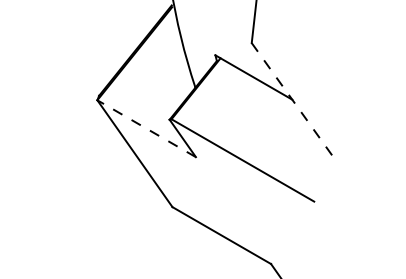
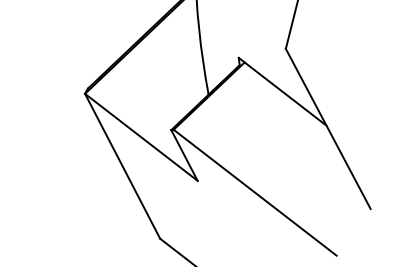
line: (293, 102) -> (327, 129), dashed -> solid
line: (146, 128) -> (141, 137), dashed -> solid

